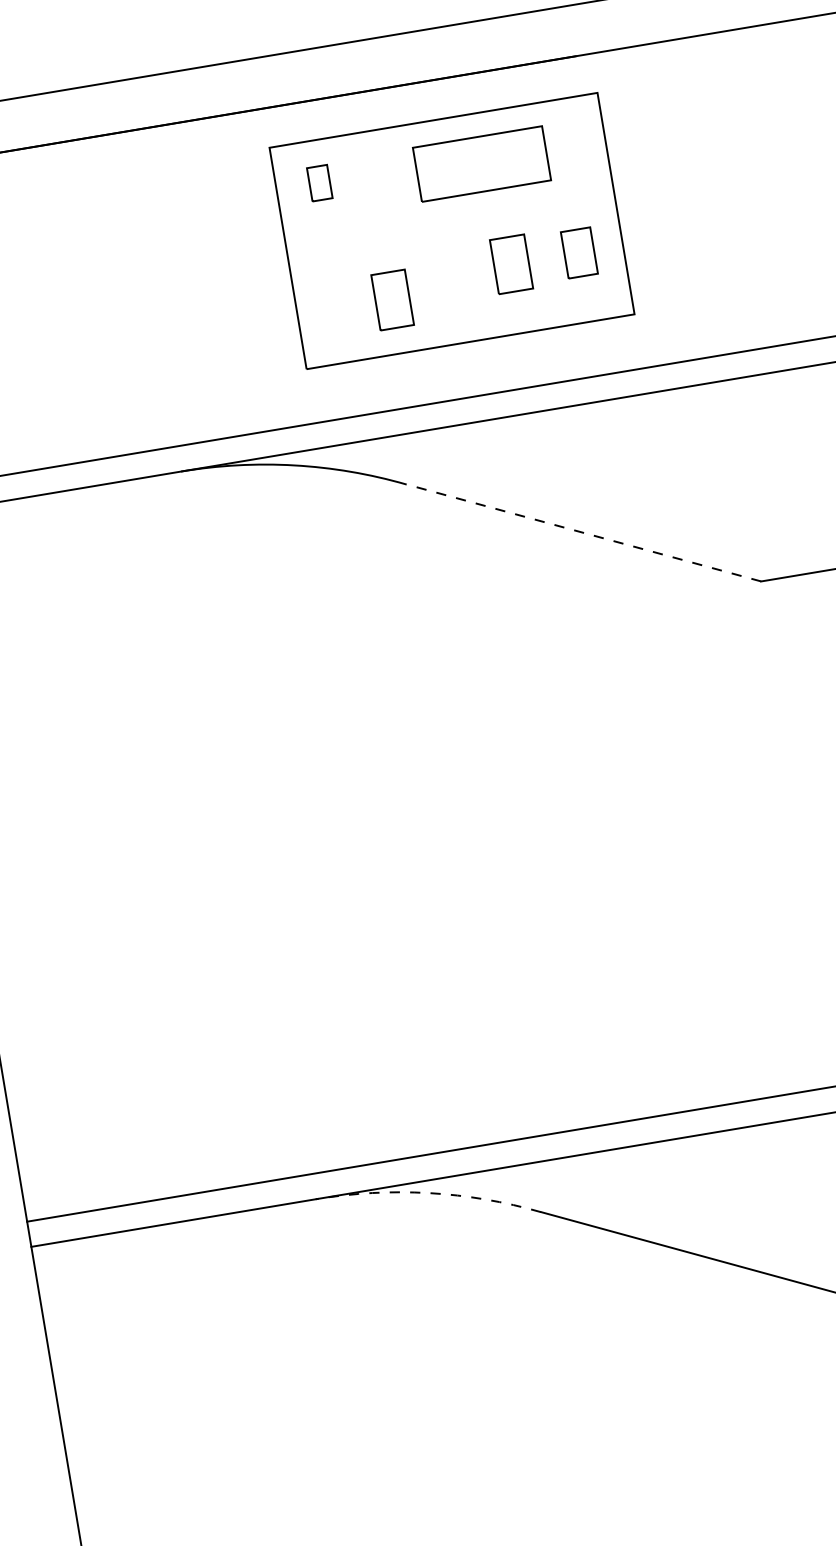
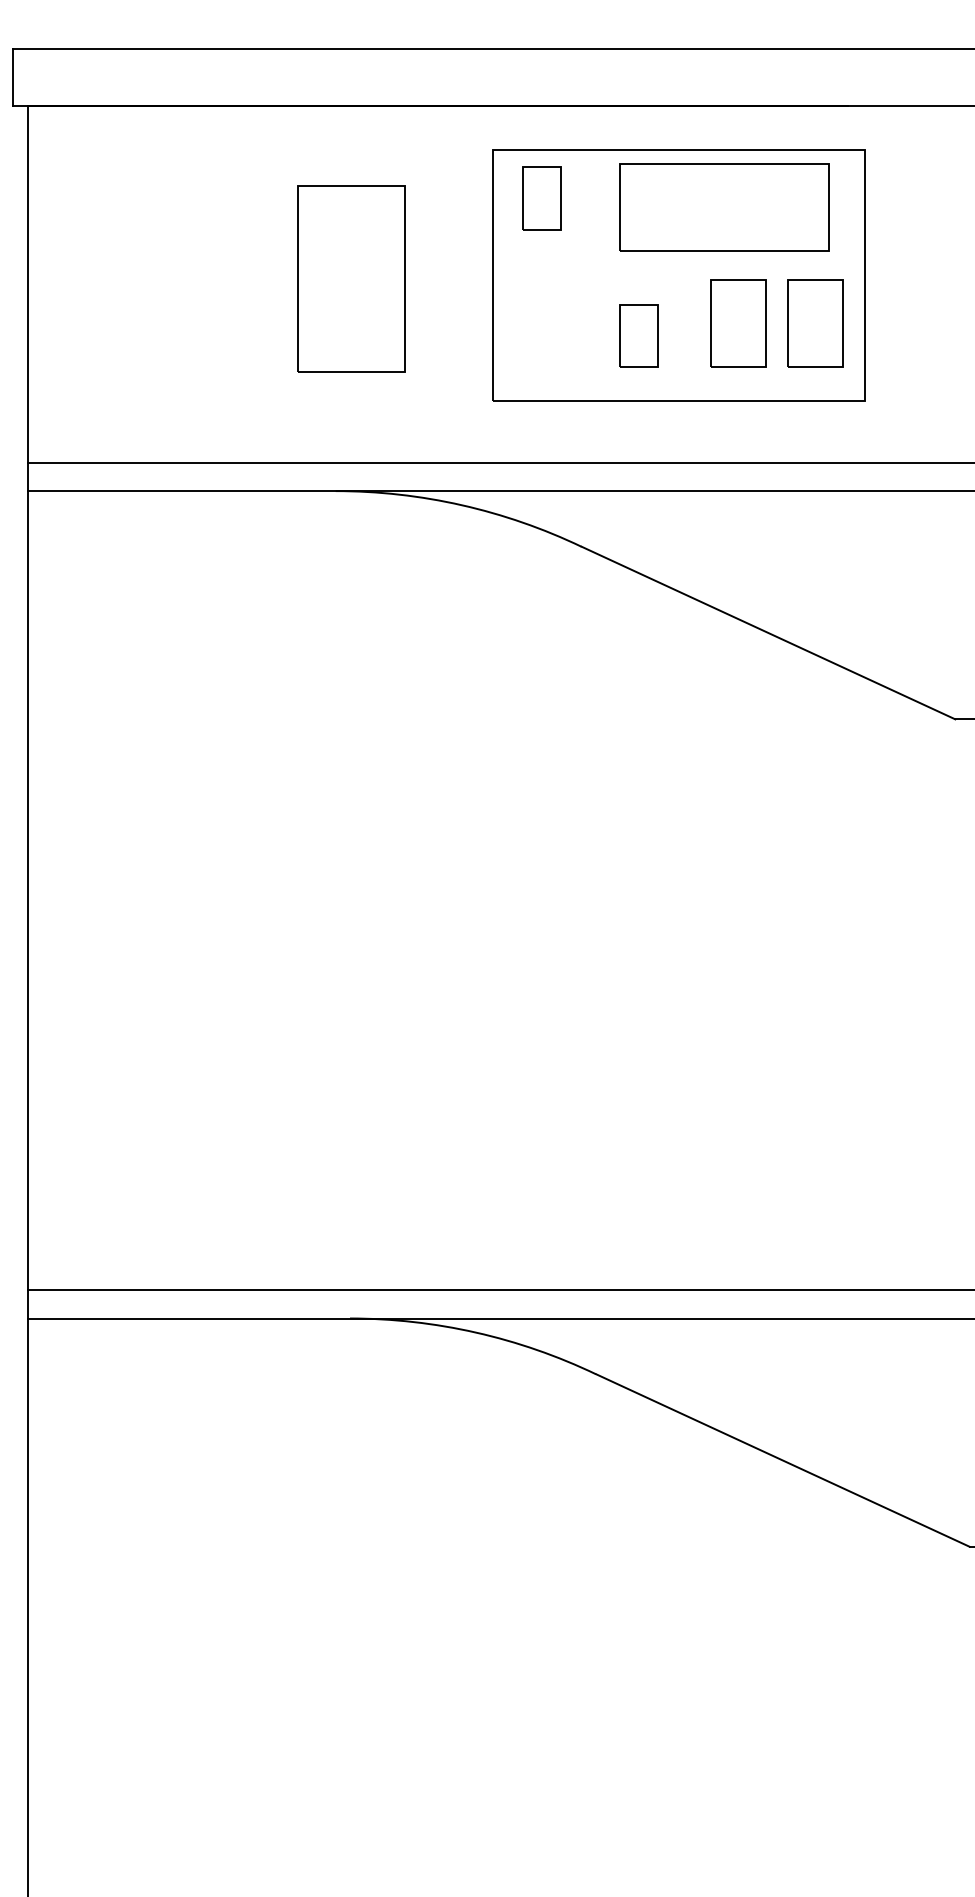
part: (482, 164) -> (724, 207), size x1.43
part: (319, 183) -> (541, 198), size x1.67
part: (579, 252) -> (815, 323), size x1.67
part: (511, 264) -> (738, 323), size x1.43
part: (163, 281) -> (351, 278), added
part: (392, 299) -> (638, 335), moved
line: (583, 533) -> (768, 633), dashed -> solid
arc: (429, 1192) -> (476, 1332), dashed -> solid

